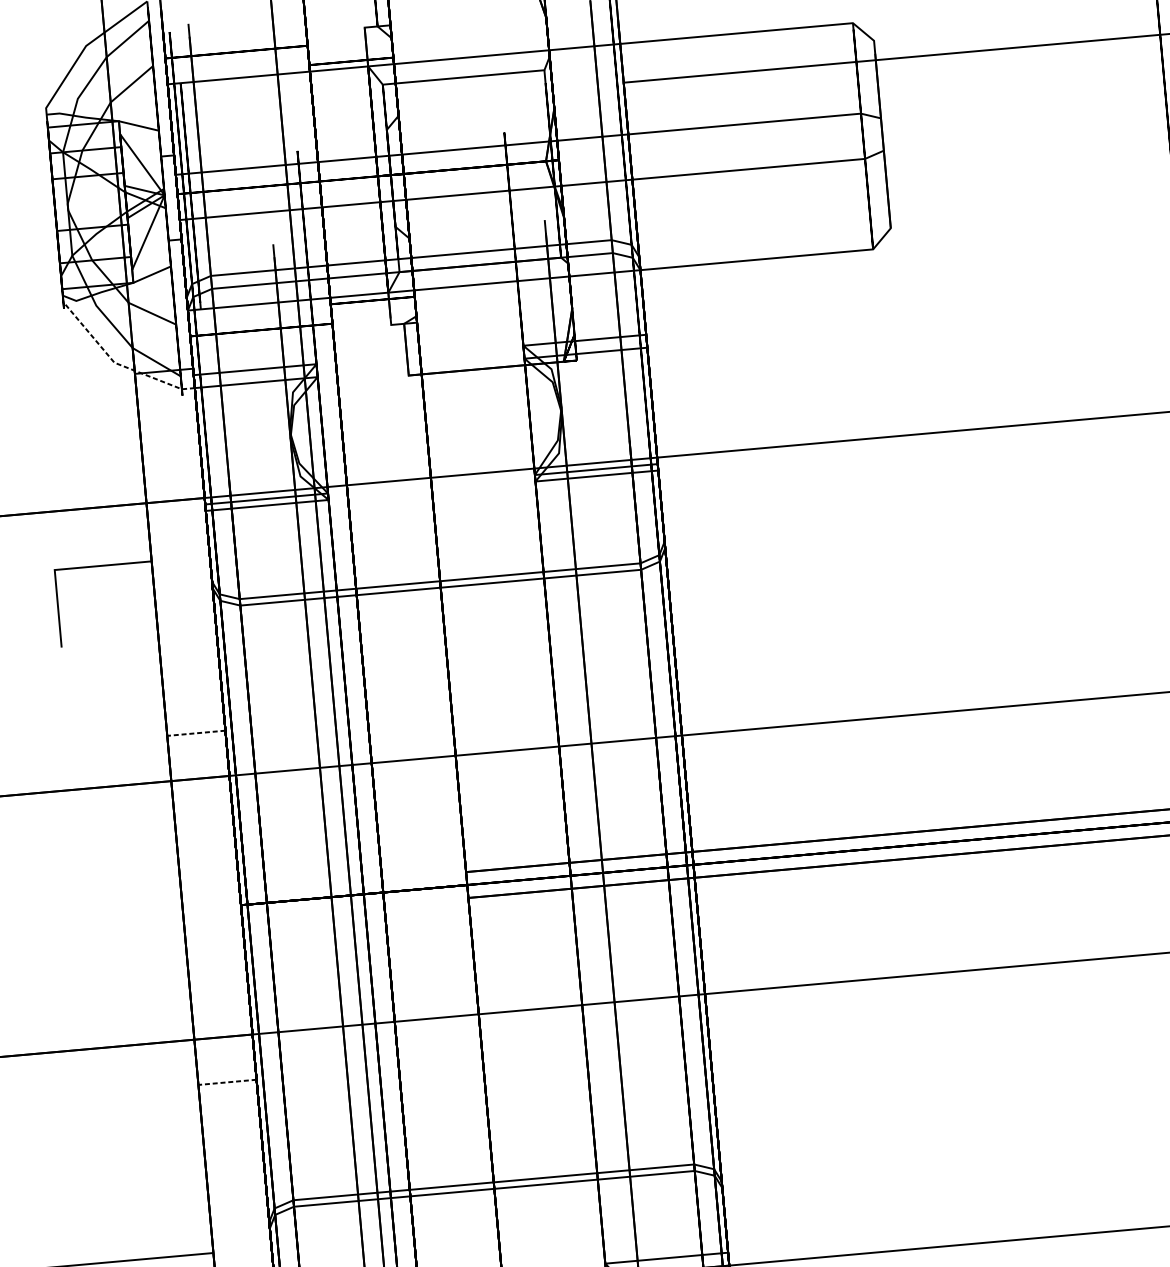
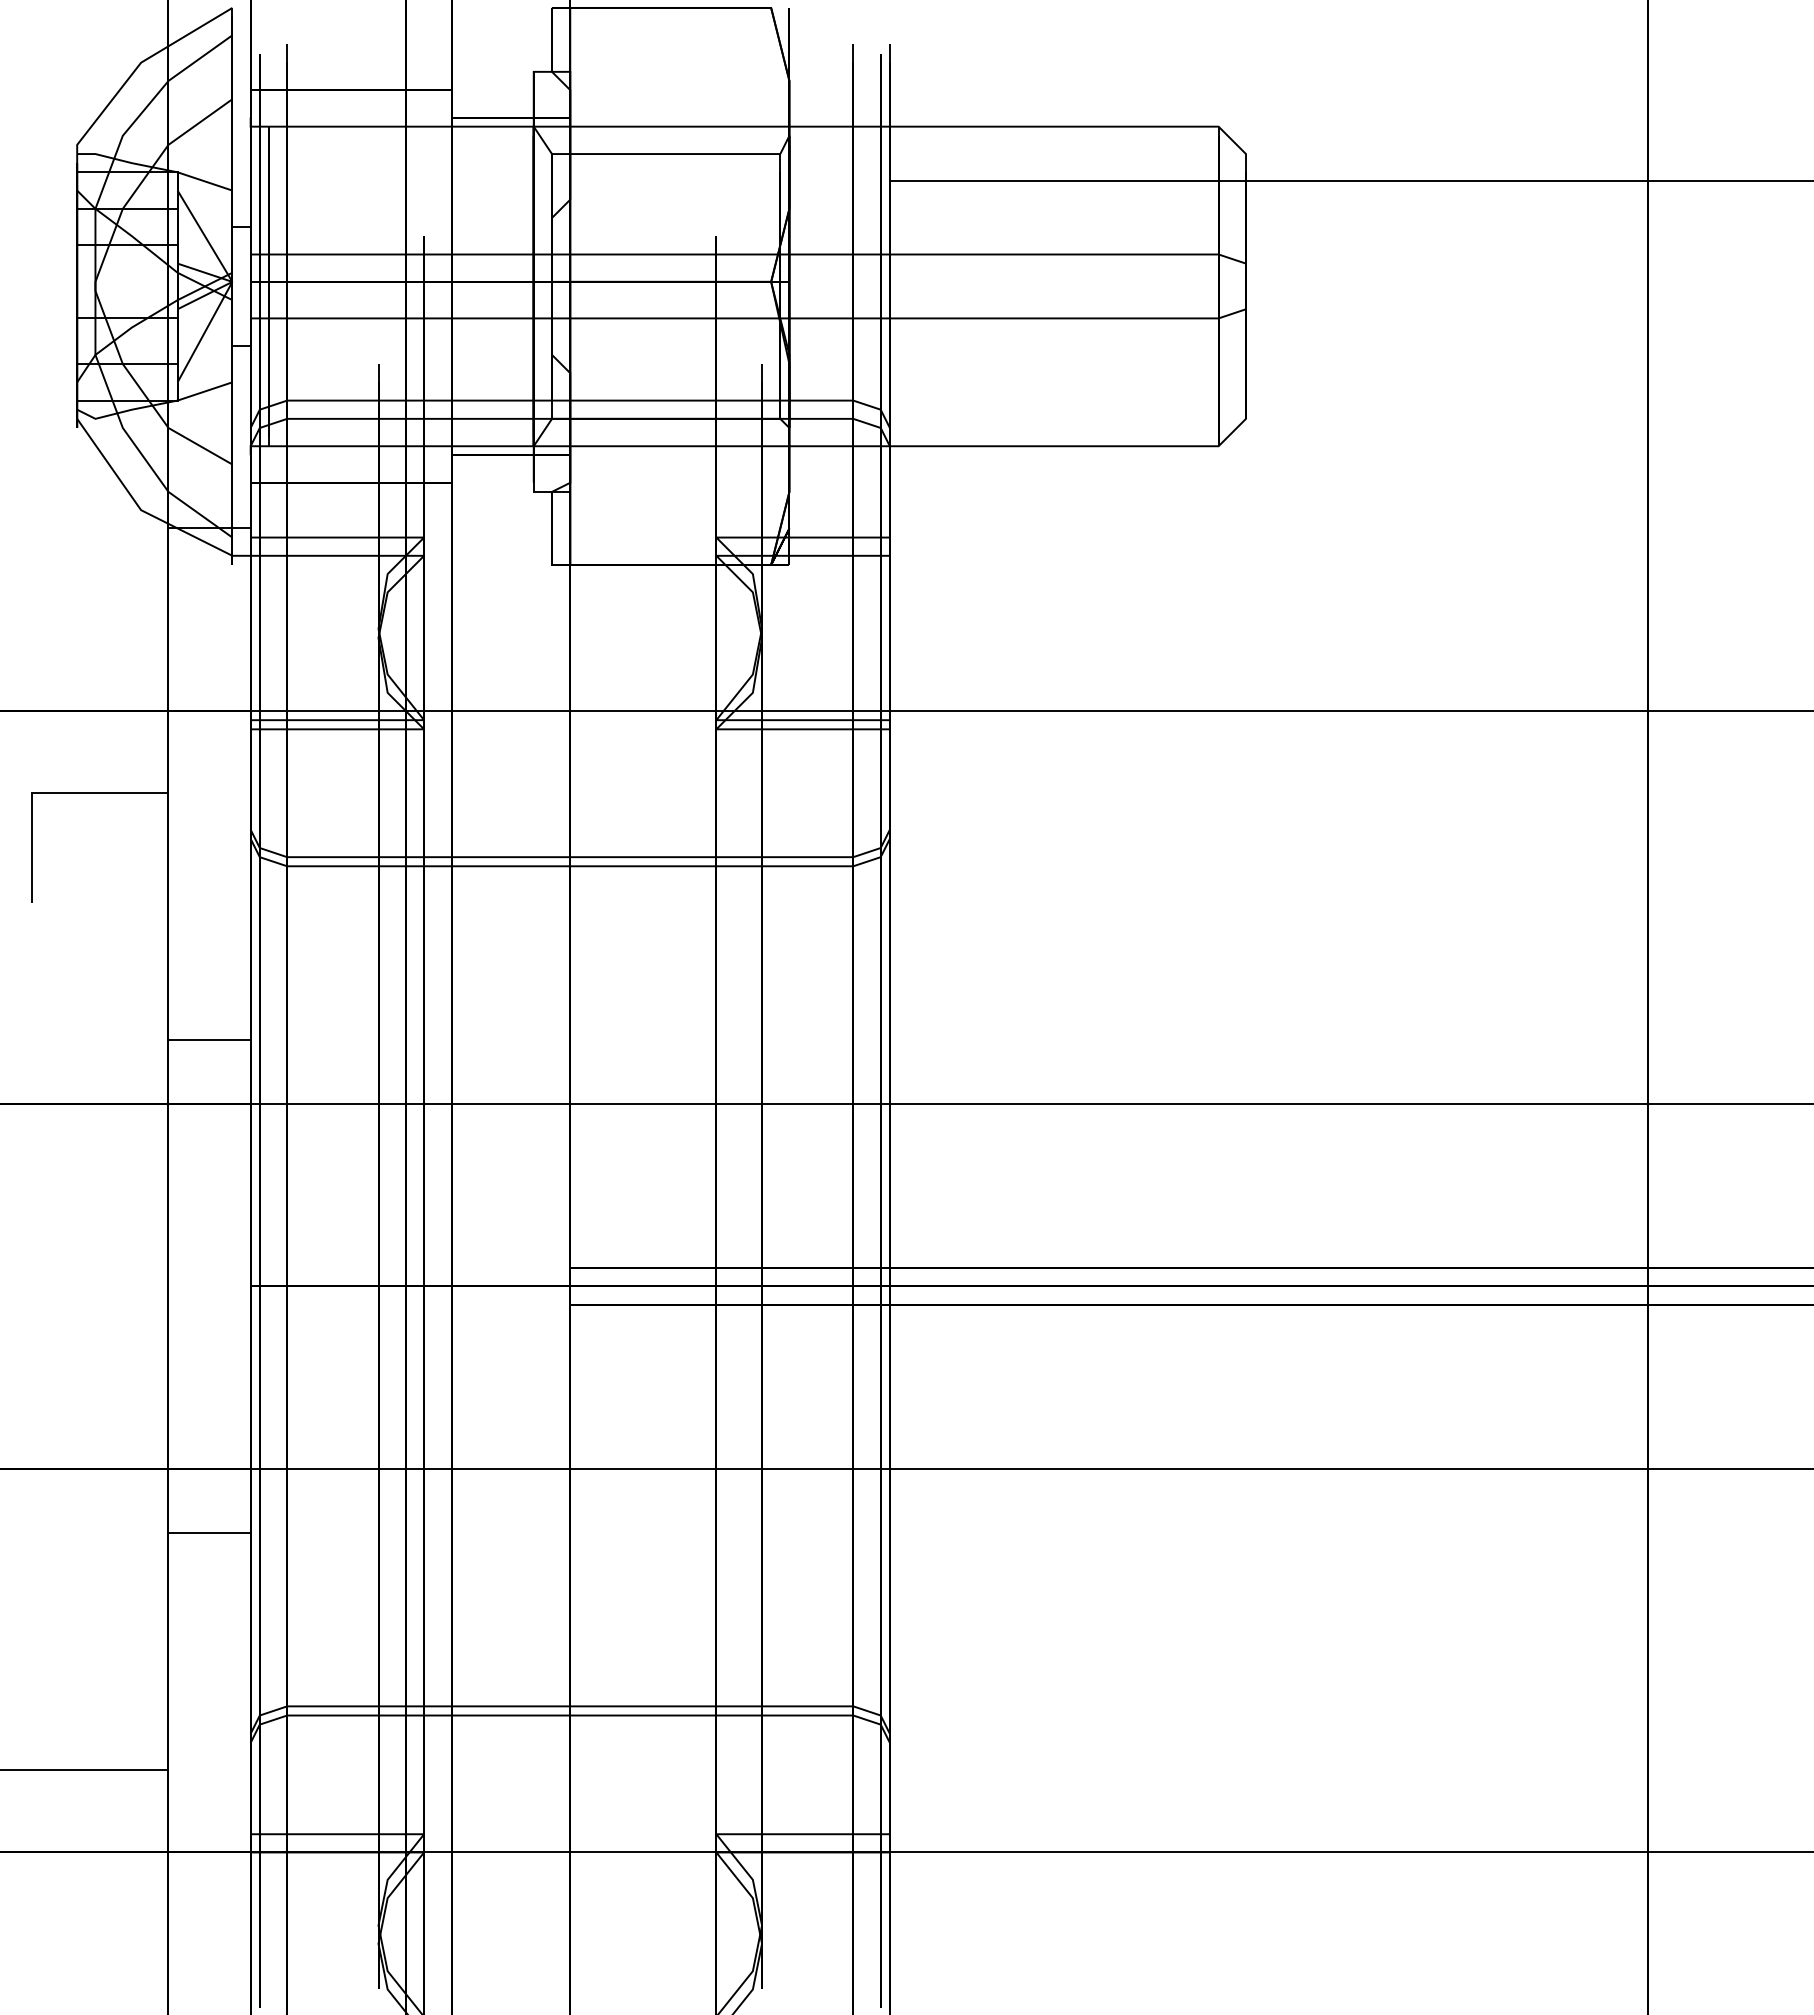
line: (117, 364) -> (145, 512), dashed -> solid
line: (196, 733) -> (209, 1039), dashed -> solid
line: (227, 1082) -> (209, 1532), dashed -> solid

